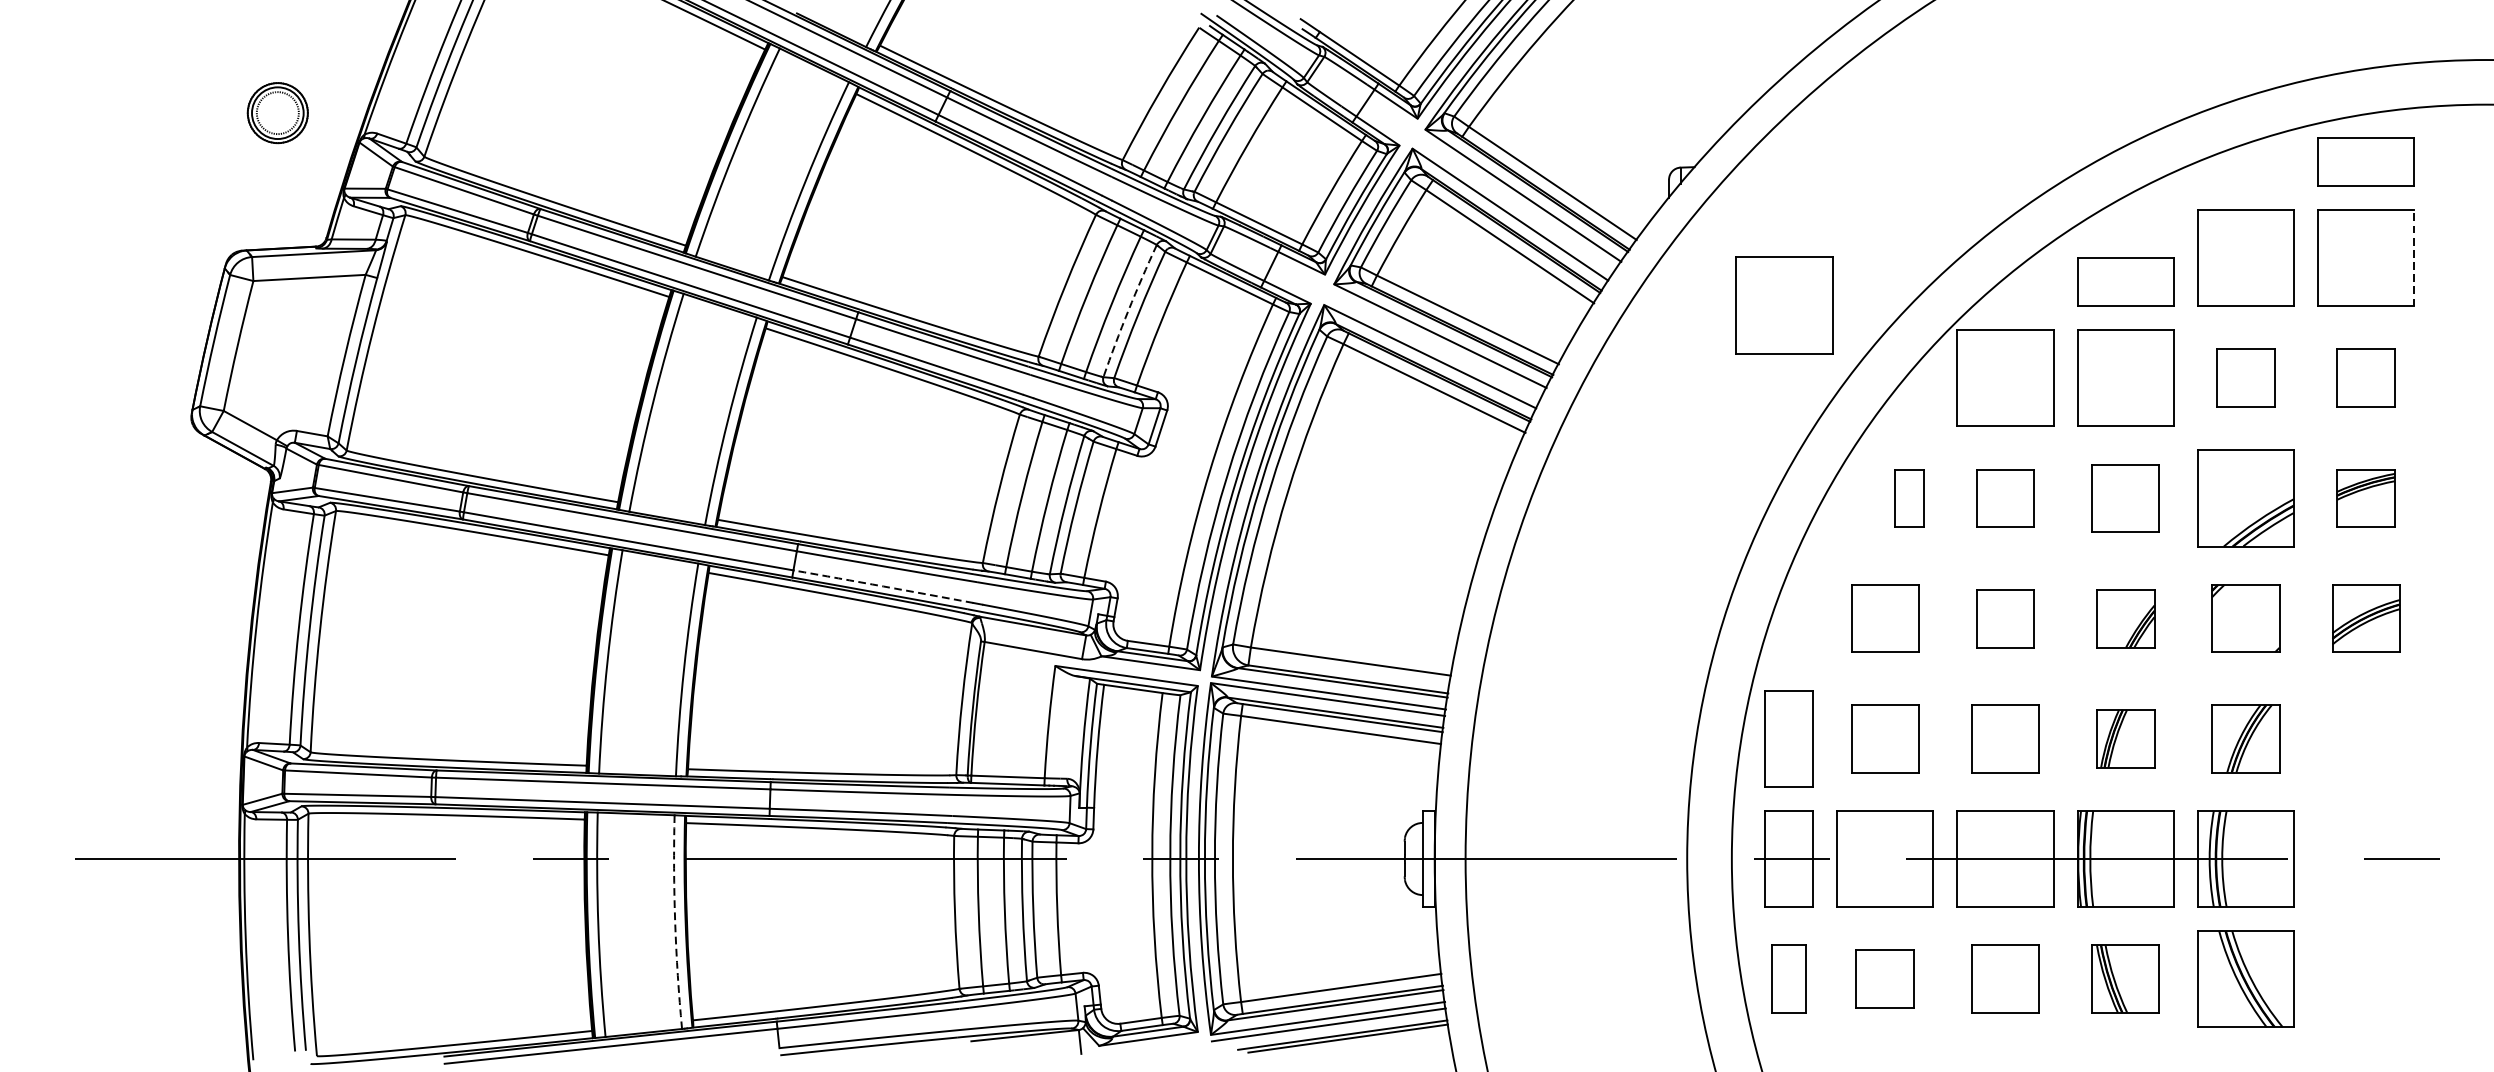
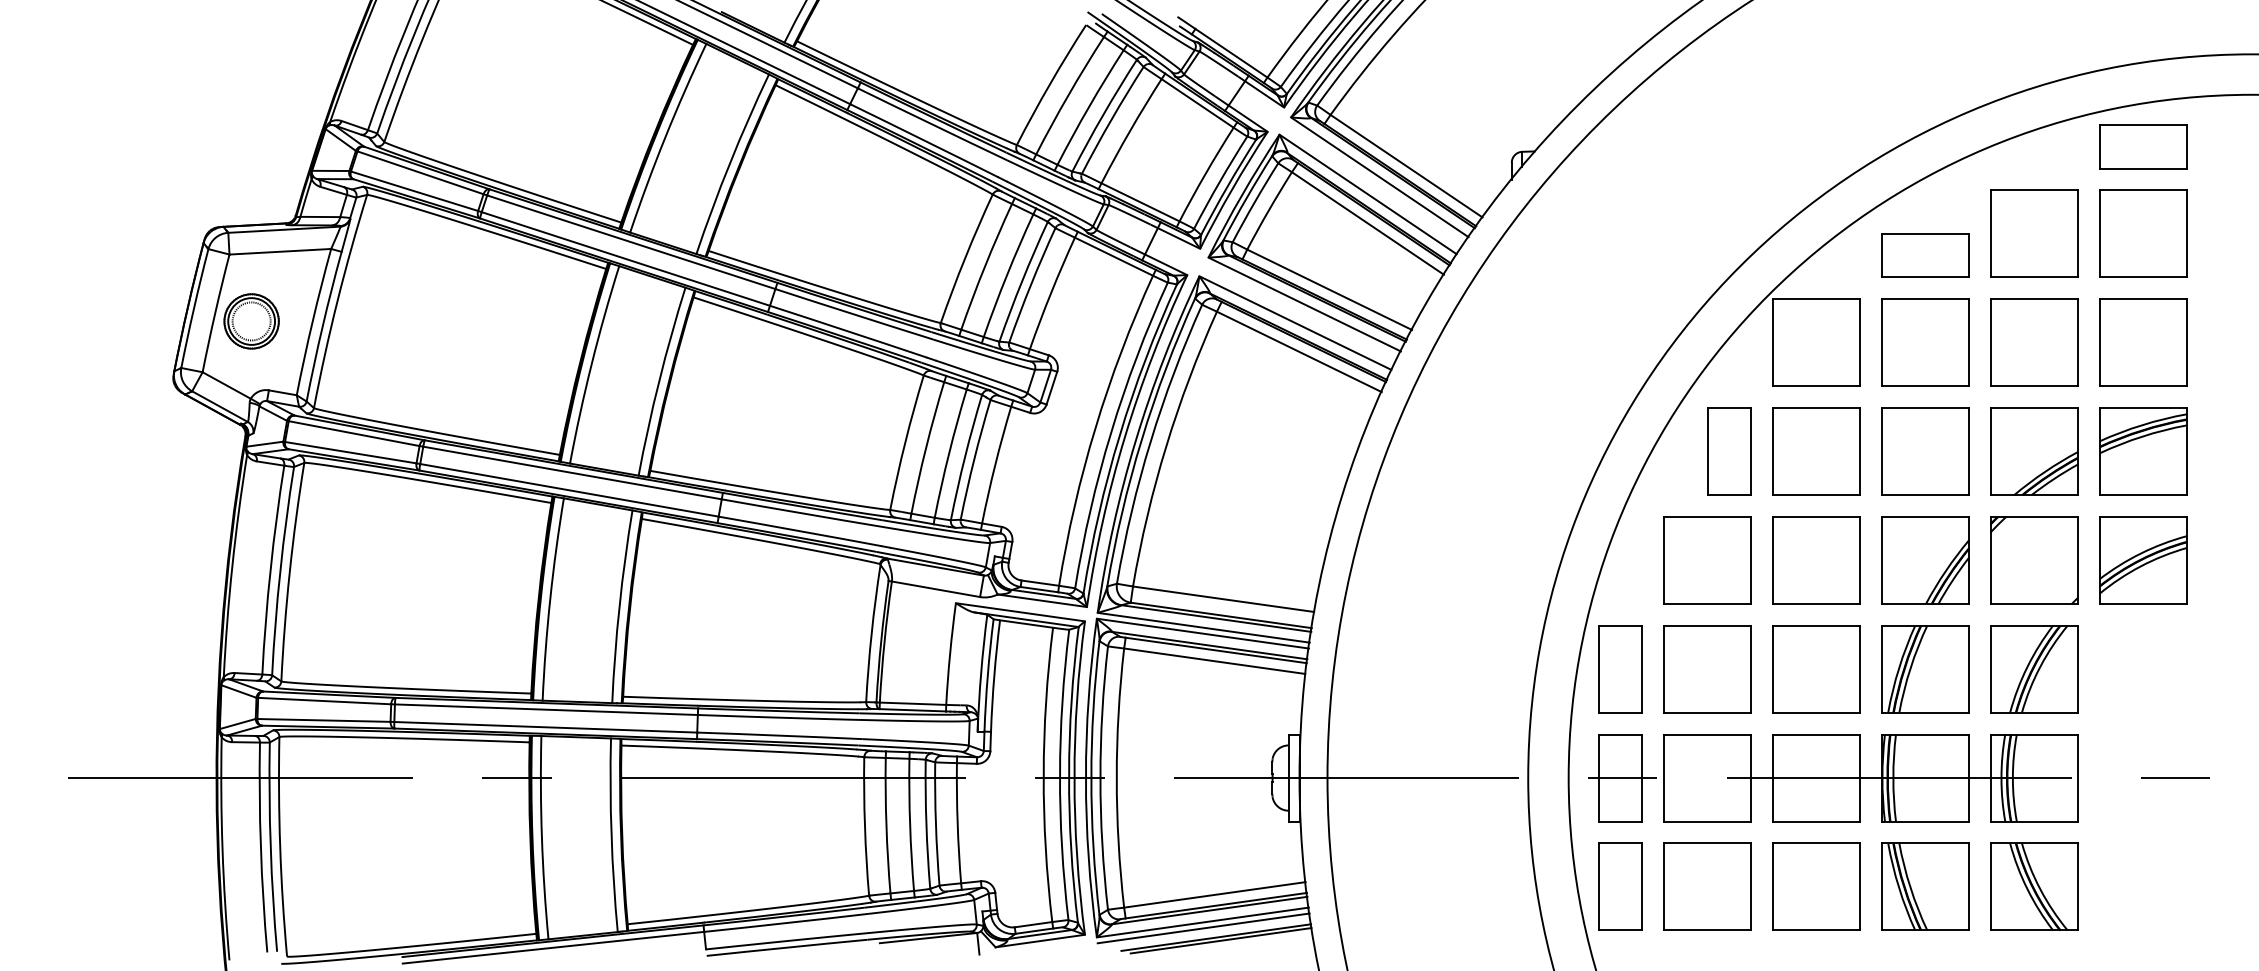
part: (277, 113) -> (251, 321), moved
line: (2413, 257) -> (2186, 233), dashed -> solid
part: (1784, 305) -> (1616, 276), removed
arc: (1128, 310) -> (1022, 281), dashed -> solid
part: (2246, 378) -> (2034, 342), size x1.67
part: (2366, 378) -> (2143, 342), size x1.67
part: (1909, 498) -> (1729, 451), size x1.67
part: (2005, 498) -> (1816, 451), size x1.67
part: (2125, 498) -> (1925, 451), size x1.43
part: (2366, 498) -> (2143, 451), size x1.67
arc: (883, 586) -> (800, 531), dashed -> solid
part: (1885, 618) -> (1707, 560), size x1.43
part: (2005, 618) -> (1816, 560), size x1.67
part: (2125, 618) -> (1925, 560), size x1.67
part: (2246, 618) -> (2034, 560), size x1.43
part: (2366, 618) -> (2143, 560), size x1.43
part: (1885, 739) -> (1707, 669), size x1.43
part: (2005, 739) -> (1816, 669), size x1.43
part: (2125, 739) -> (1925, 669), size x1.67
part: (2246, 739) -> (2034, 669), size x1.43
arc: (675, 922) -> (611, 835), dashed -> solid
part: (1789, 978) -> (1620, 886), size x1.43
part: (1885, 978) -> (1707, 886), size x1.67
part: (2005, 978) -> (1816, 886), size x1.43
part: (2125, 978) -> (1925, 886), size x1.43

